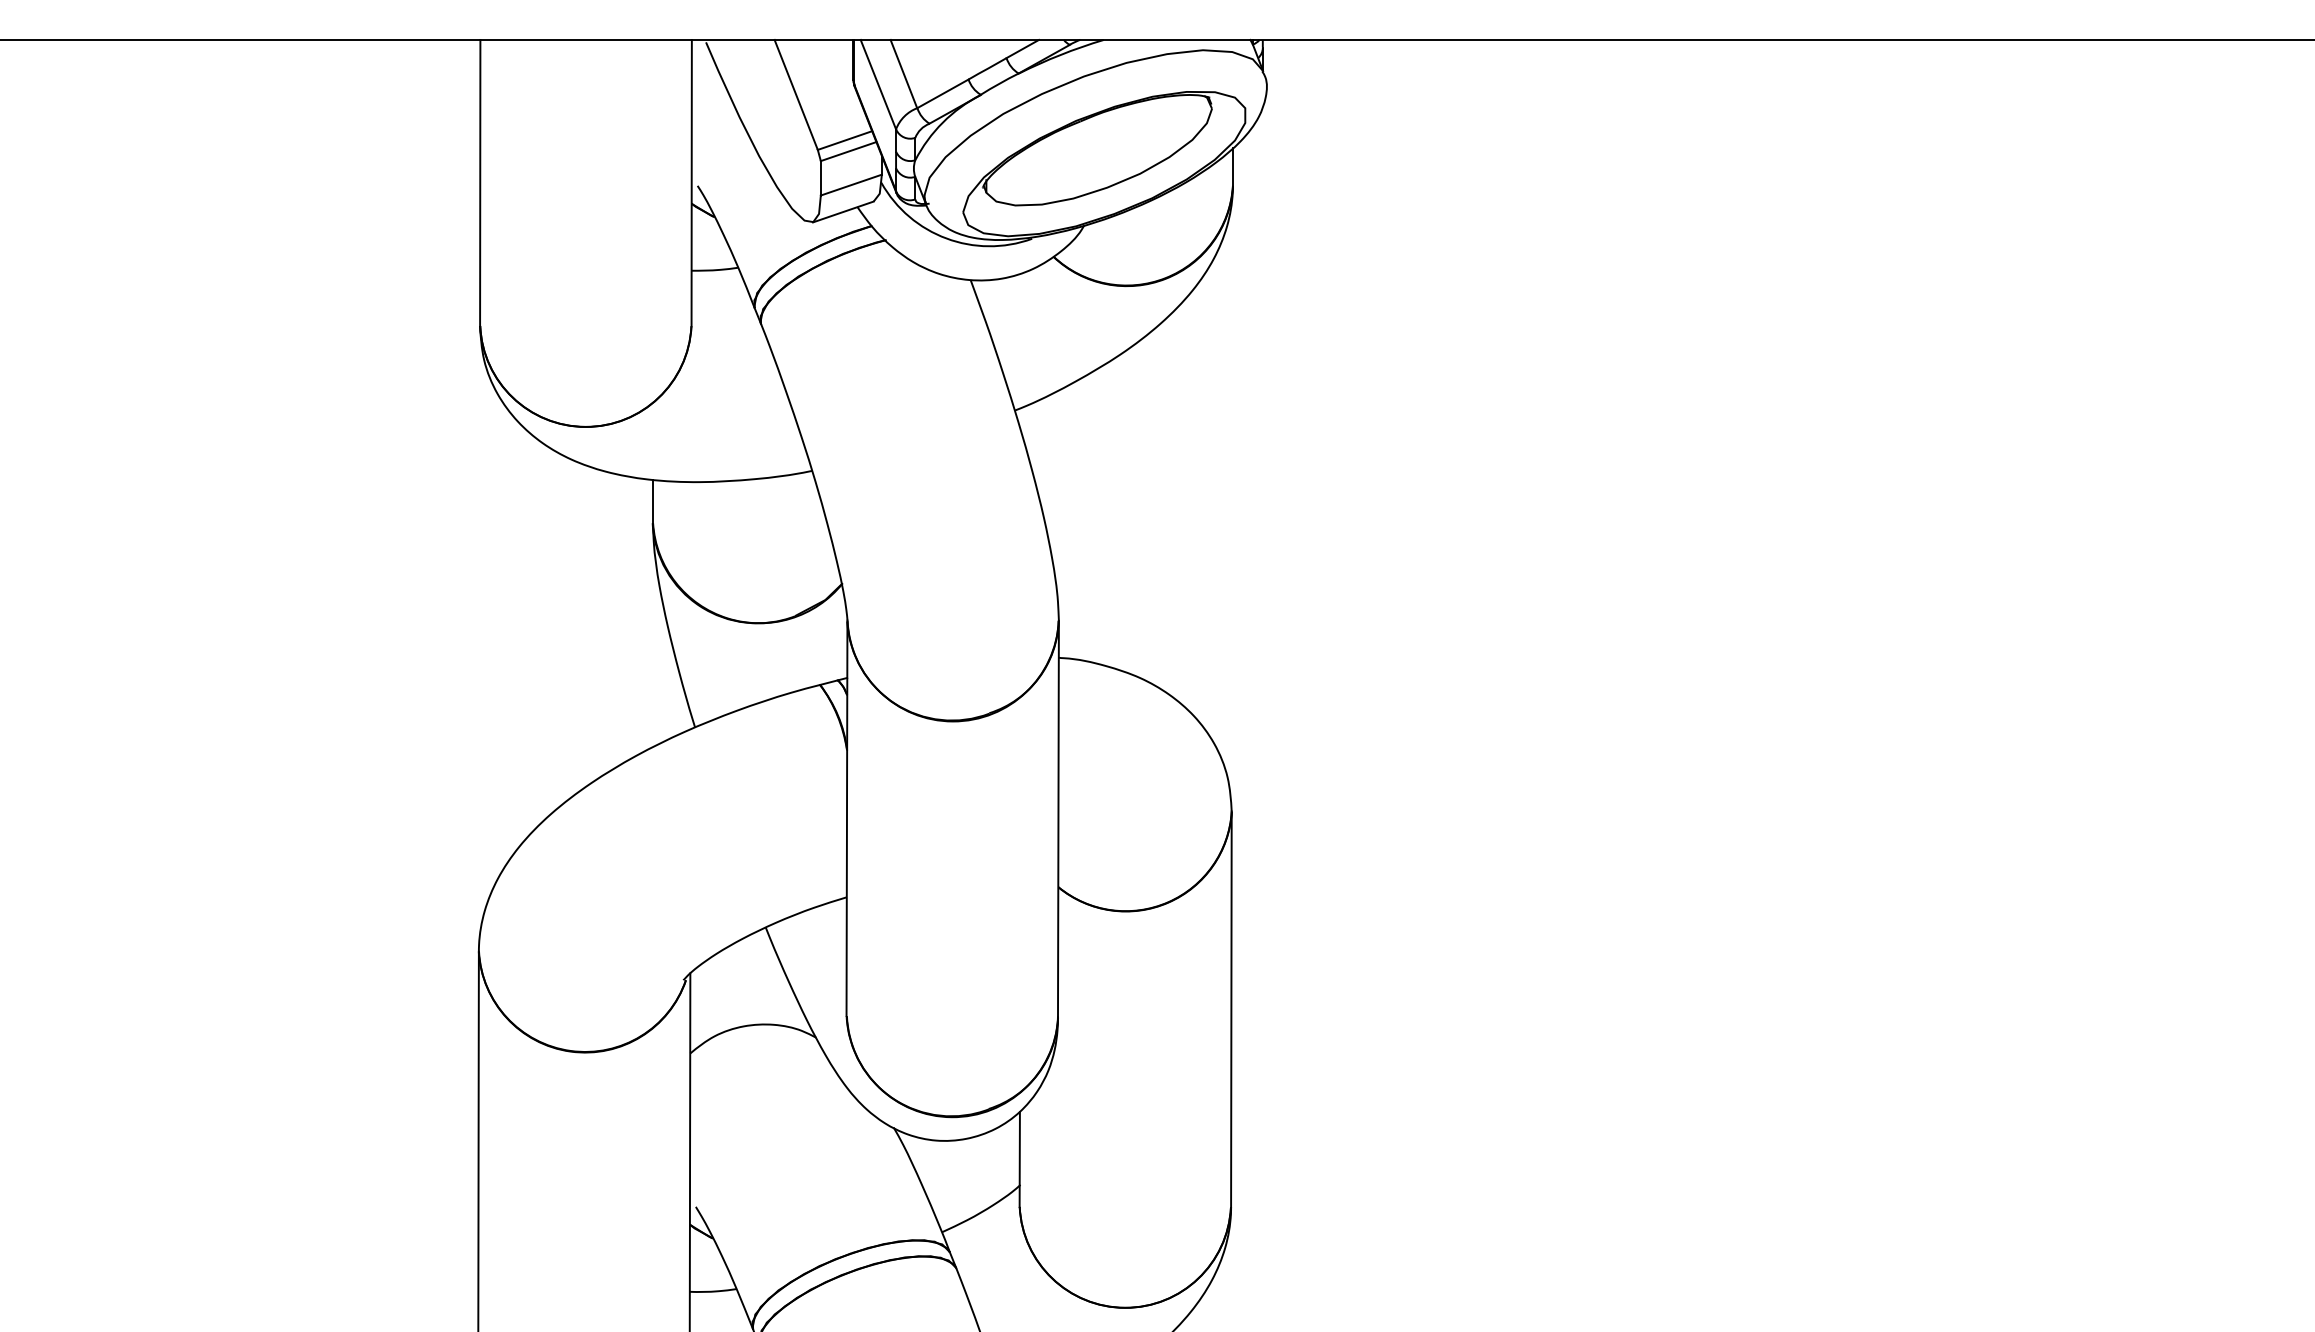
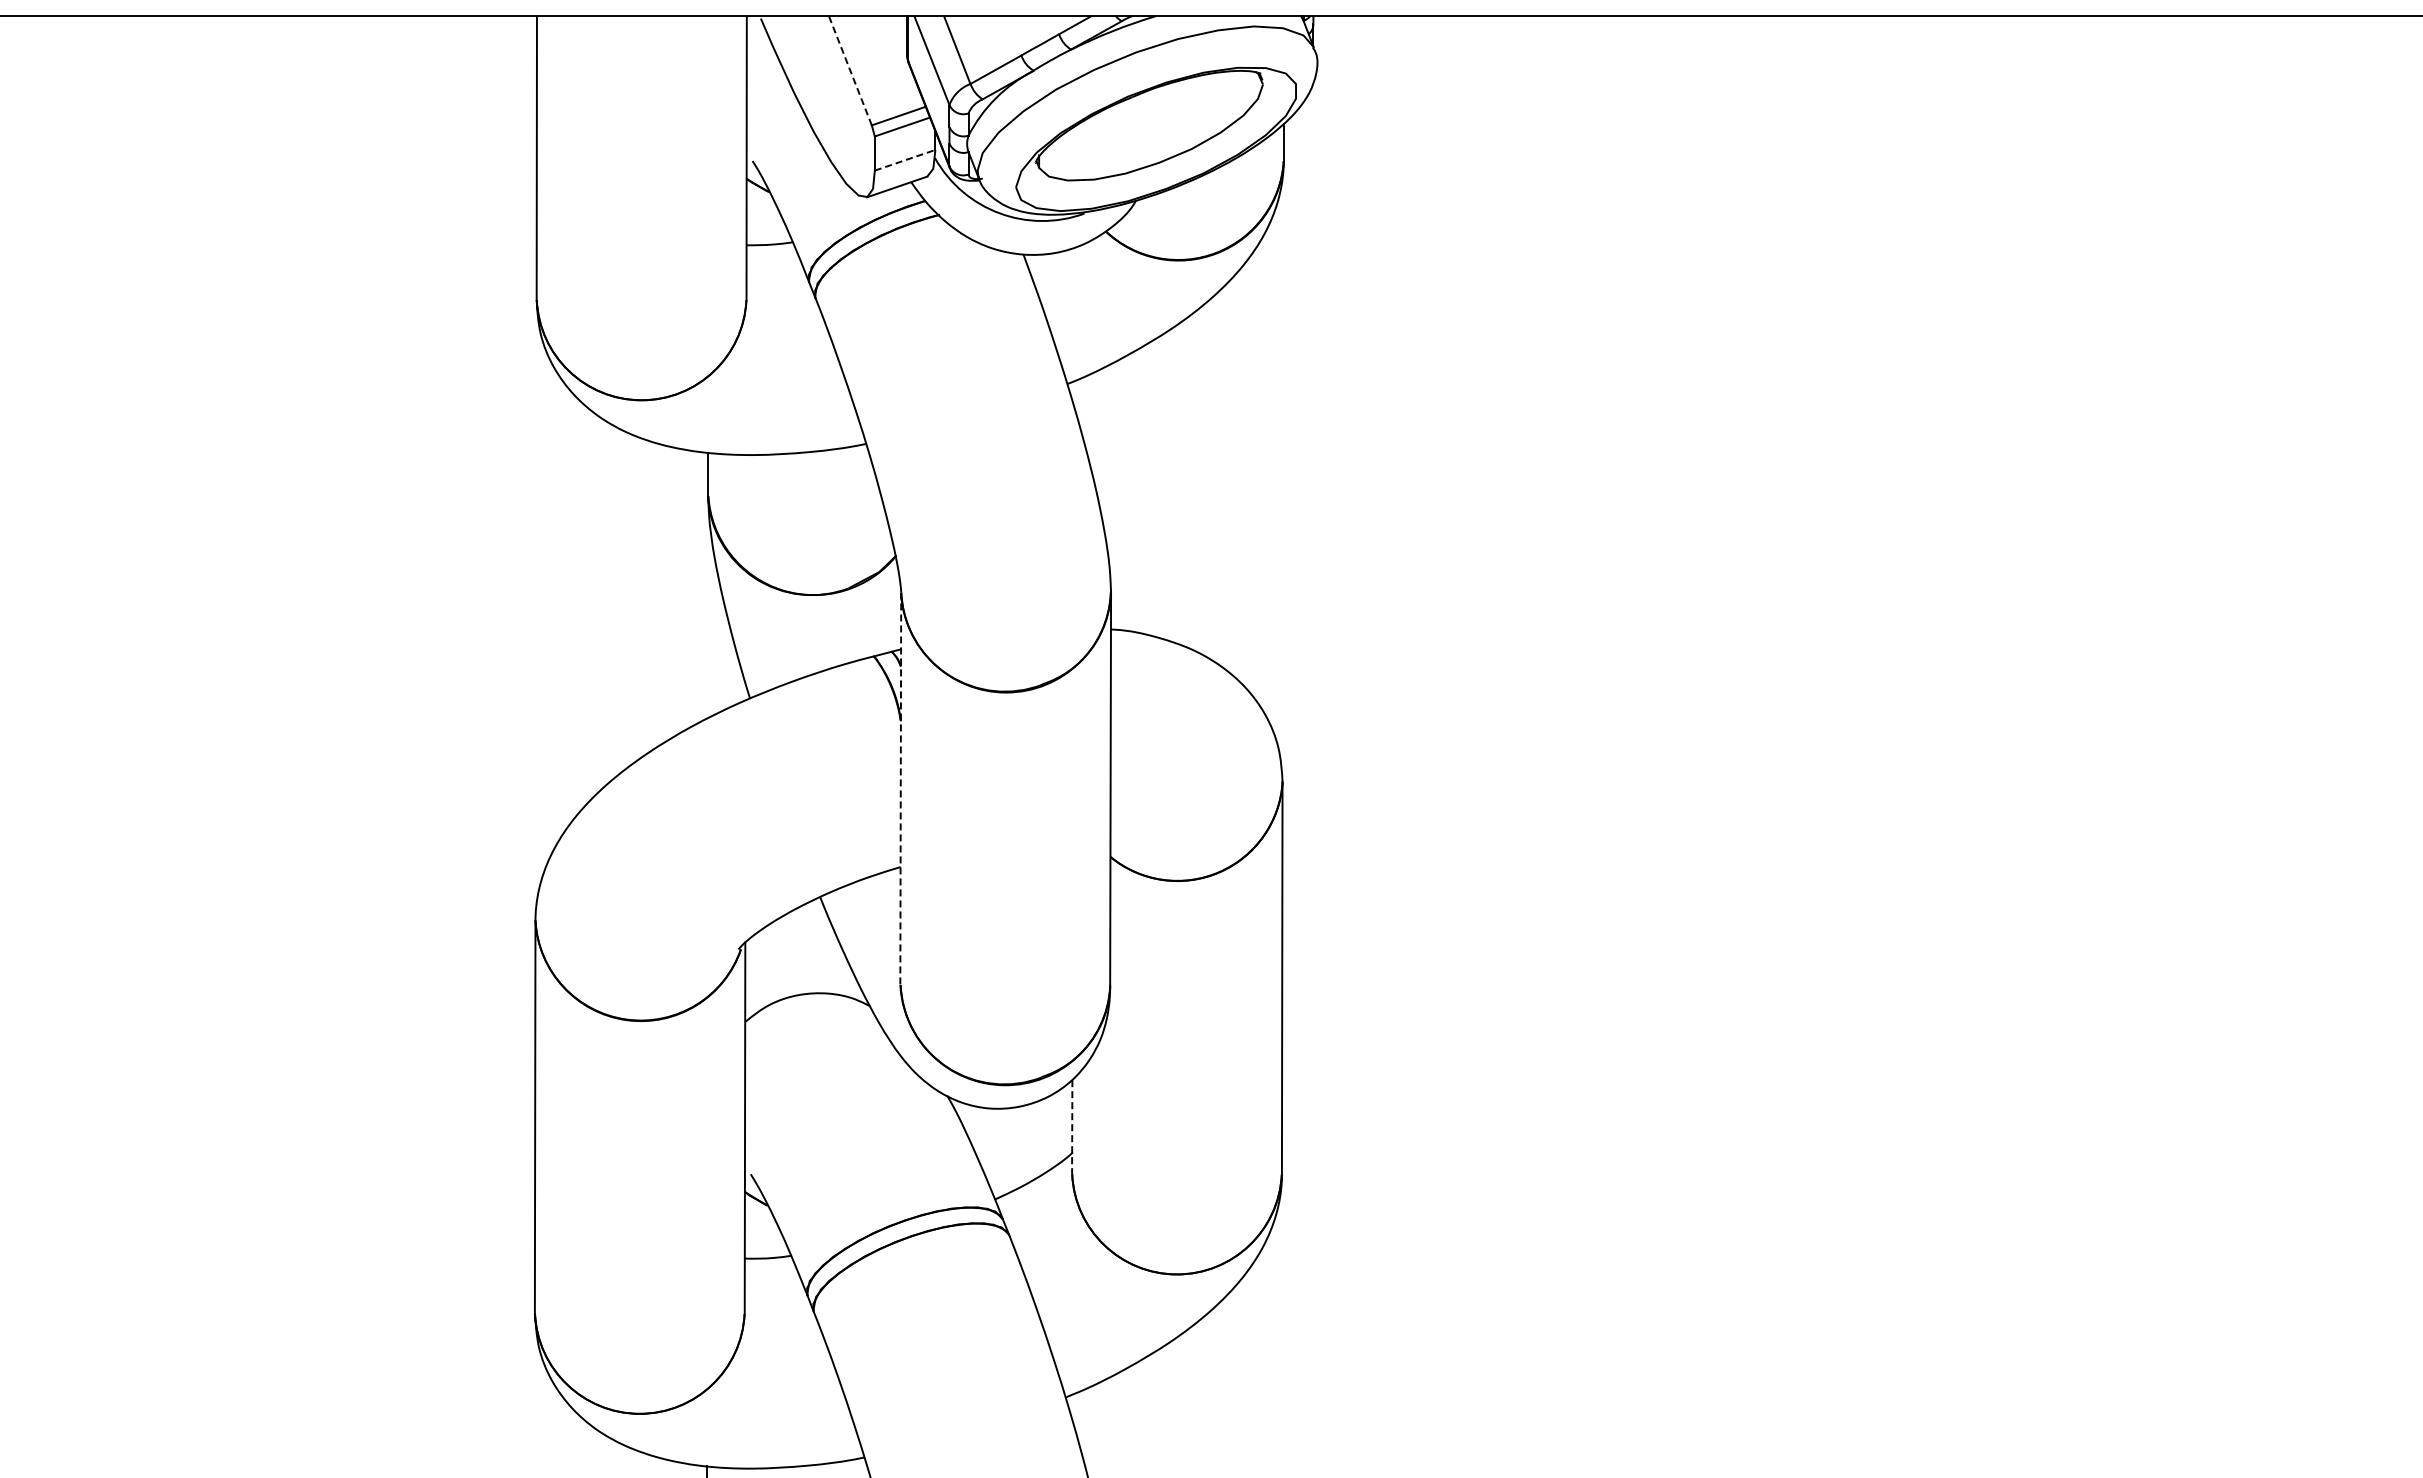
line: (796, 94) -> (850, 70), solid -> dashed
line: (851, 185) -> (905, 160), solid -> dashed
line: (846, 819) -> (900, 789), solid -> dashed
line: (1020, 1159) -> (1072, 1127), solid -> dashed

